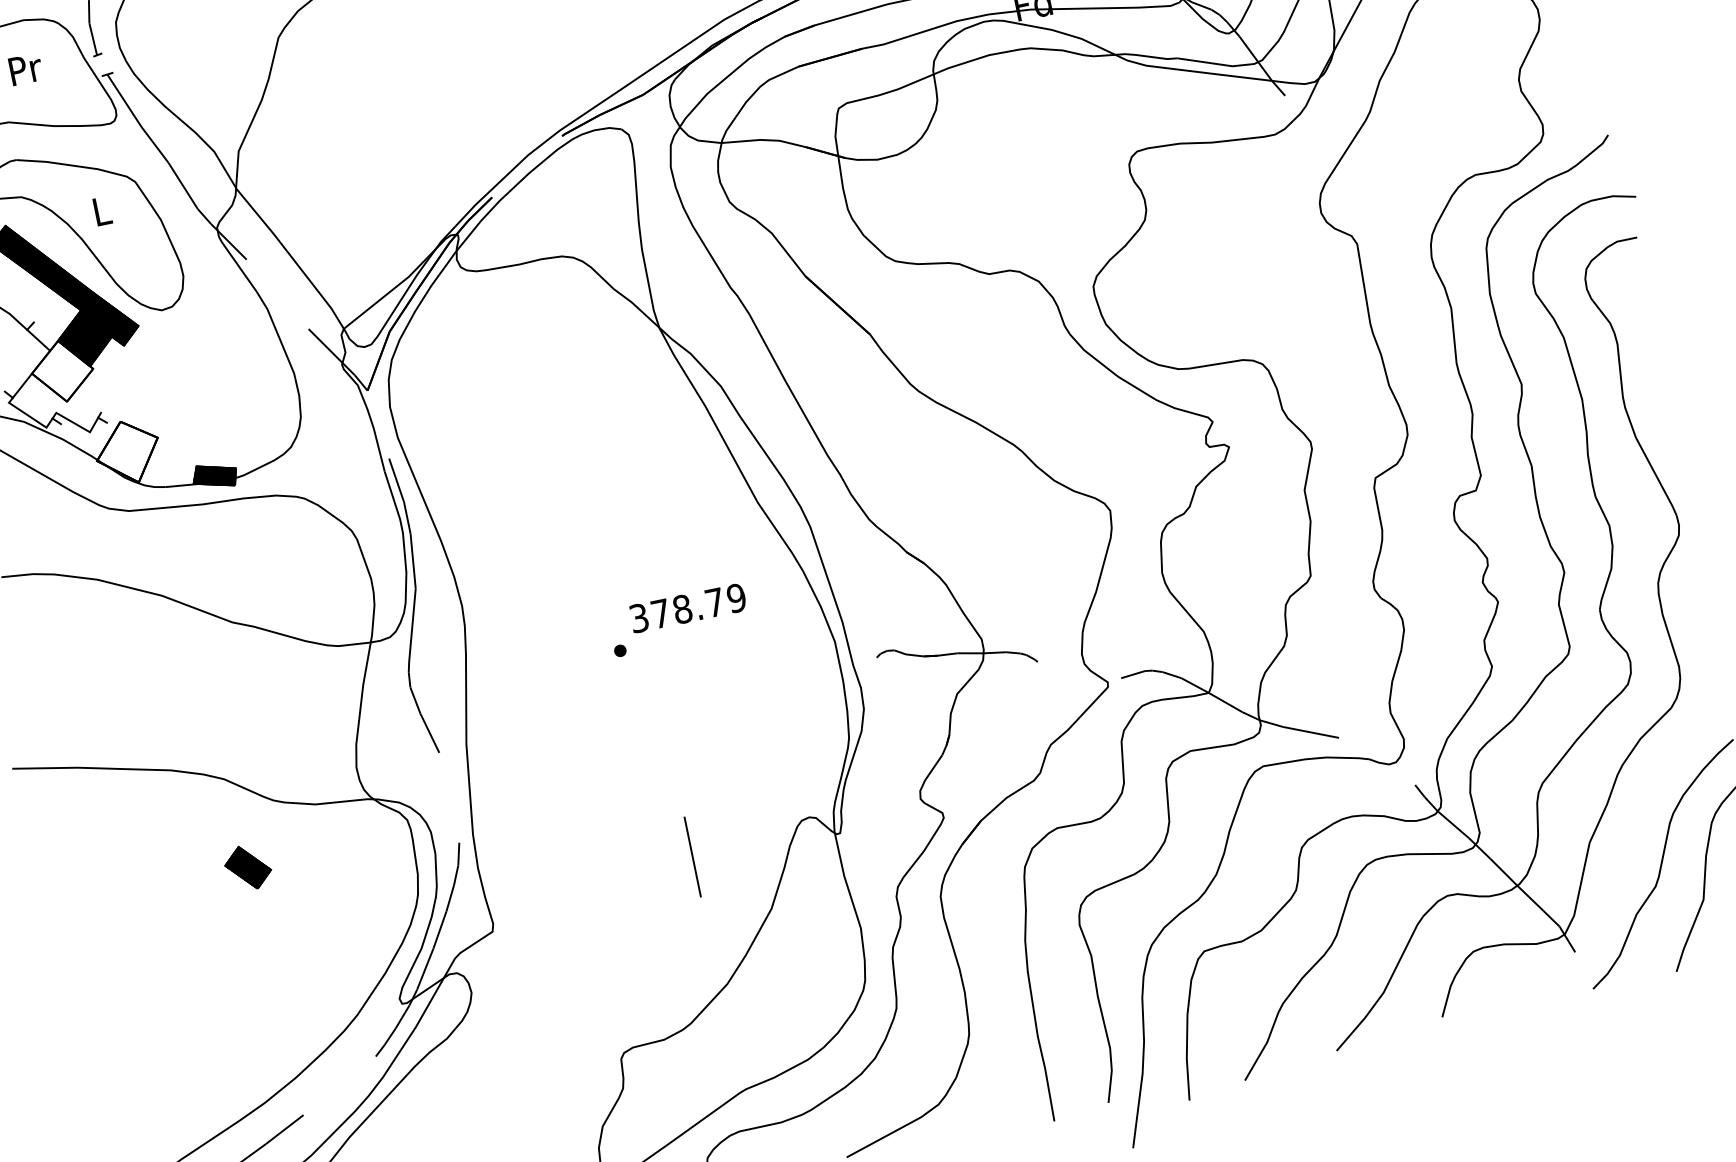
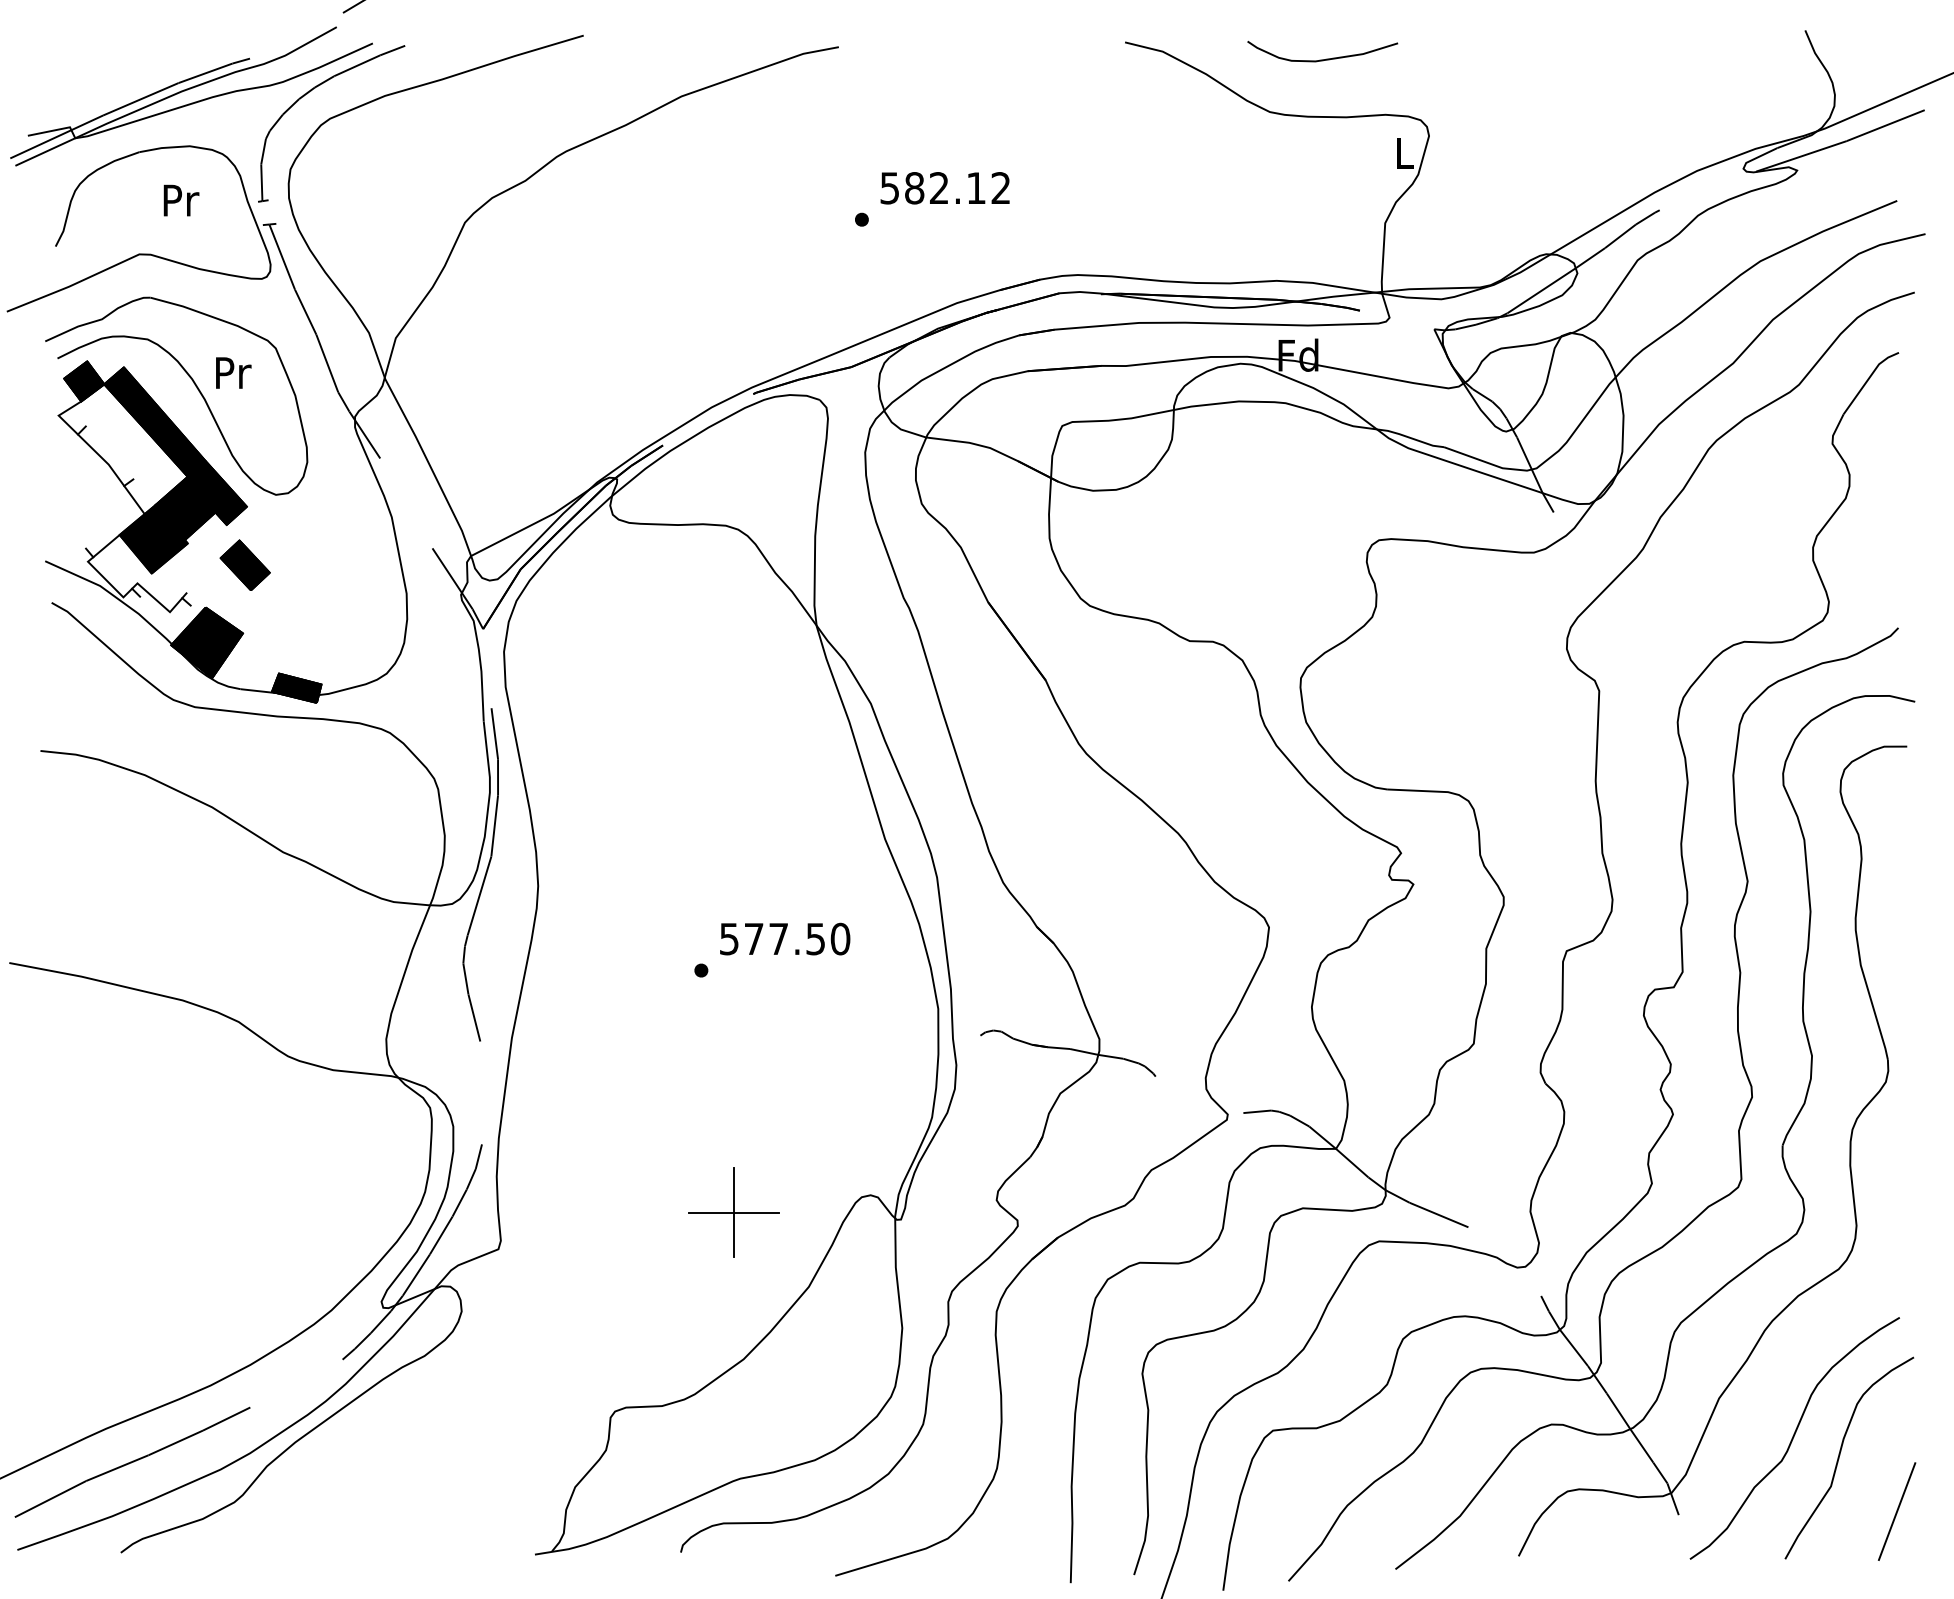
text: (102, 210) -> (233, 372), L -> Pr
fill: (62, 370) -> (153, 538), added
fill: (127, 452) -> (206, 642), added
text: (688, 607) -> (785, 938), 378.79 -> 577.50
line: (692, 856) -> (734, 1212), added
part: (247, 867) -> (244, 564), moved

